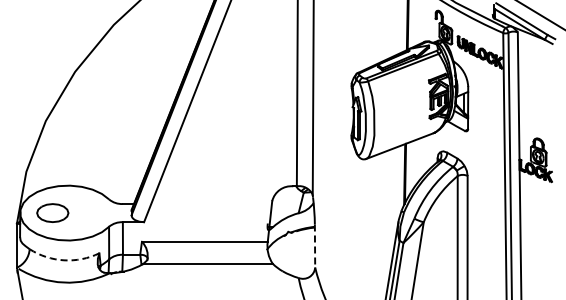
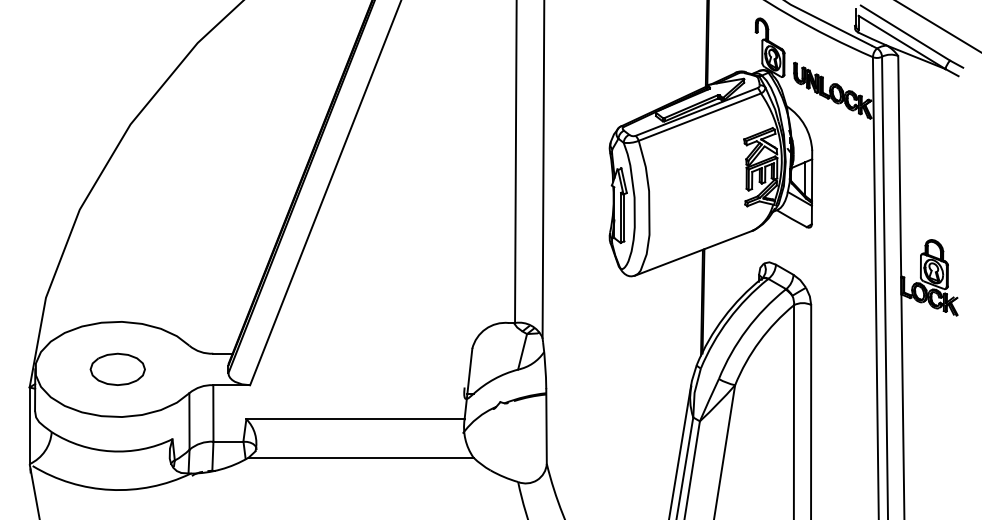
part: (52, 212) -> (117, 368), moved
line: (315, 246) -> (547, 427), dashed -> solid
arc: (64, 260) -> (112, 451), dashed -> solid

